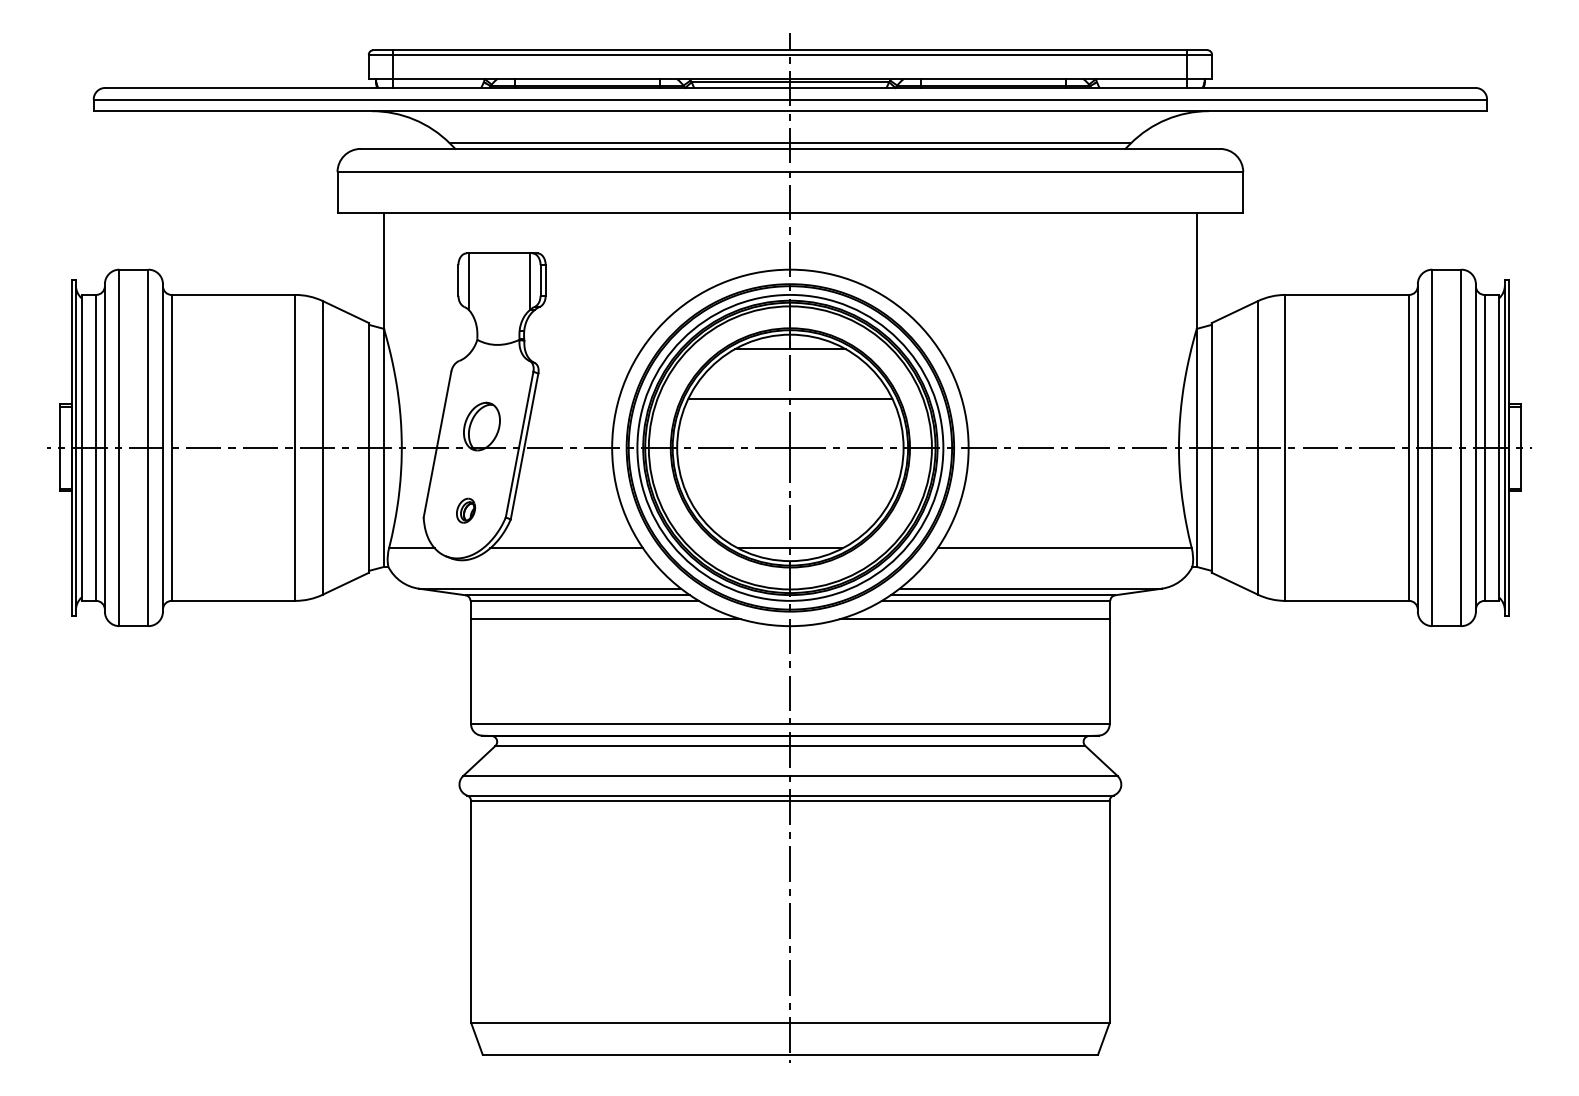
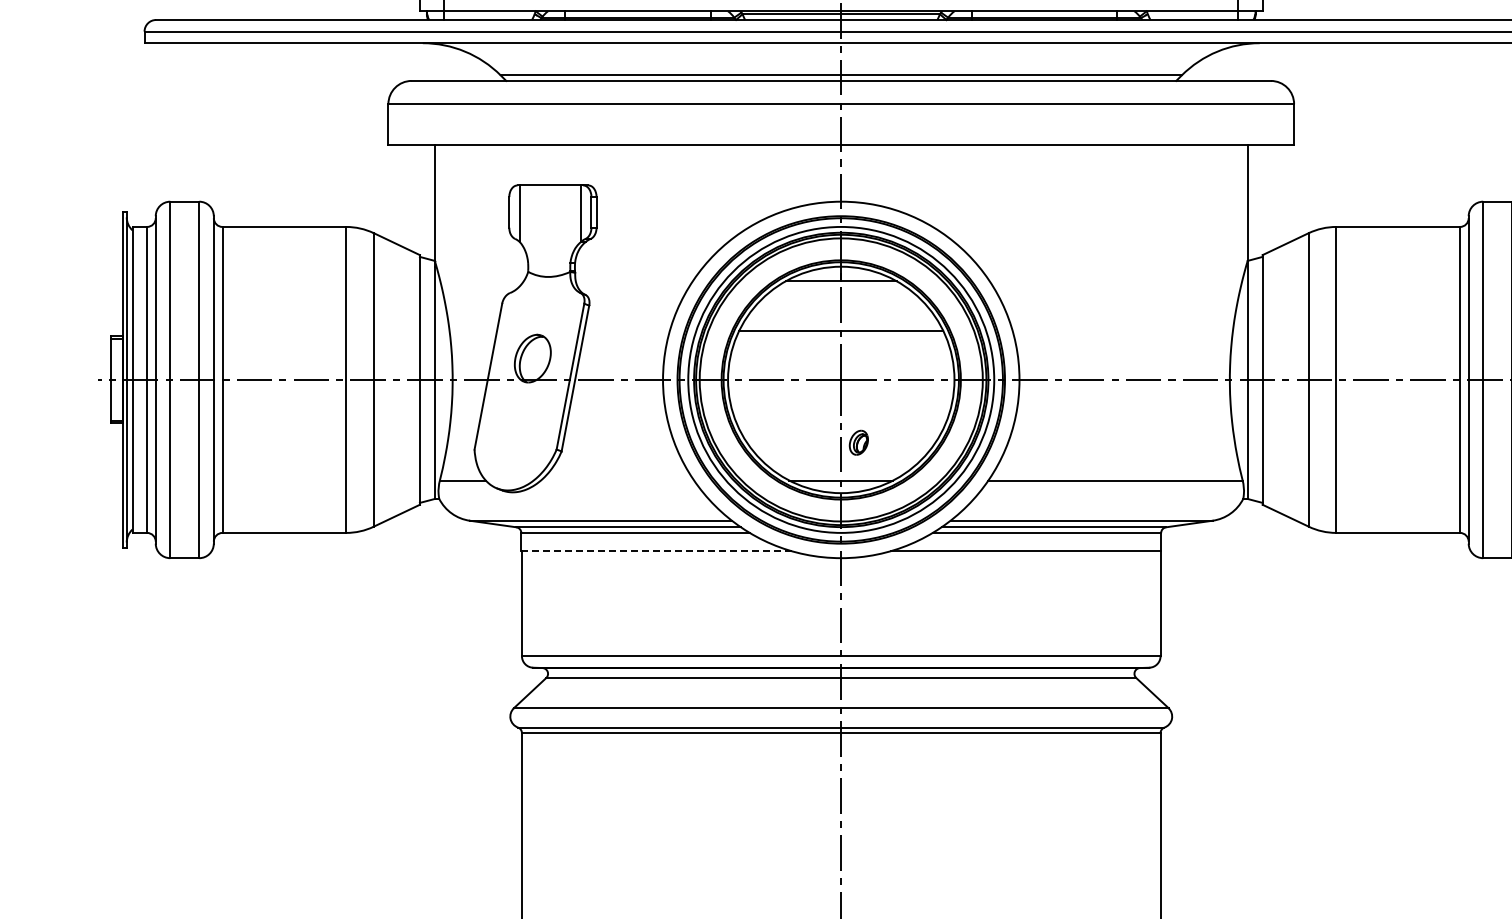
part: (465, 510) -> (858, 442), moved
line: (566, 548) -> (617, 480), removed
line: (605, 619) -> (656, 551), solid -> dashed

